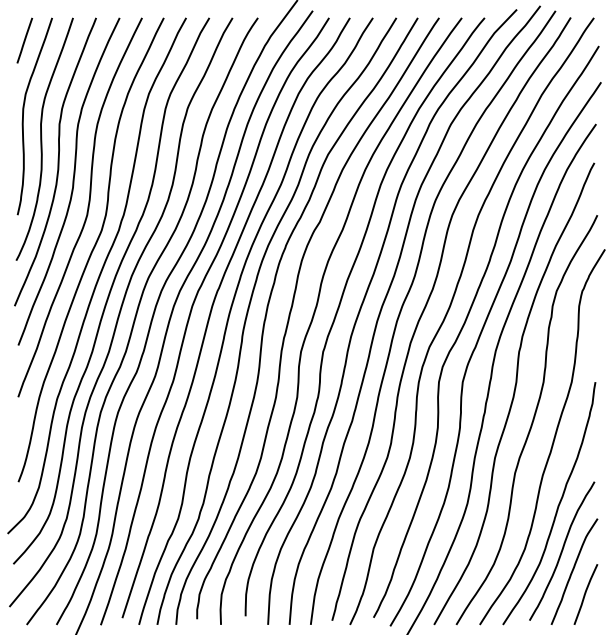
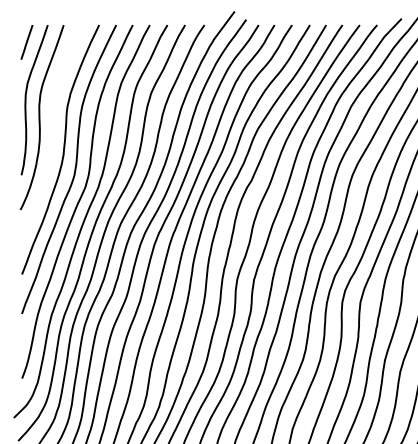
curve: (57, 161) -> (51, 134), removed

